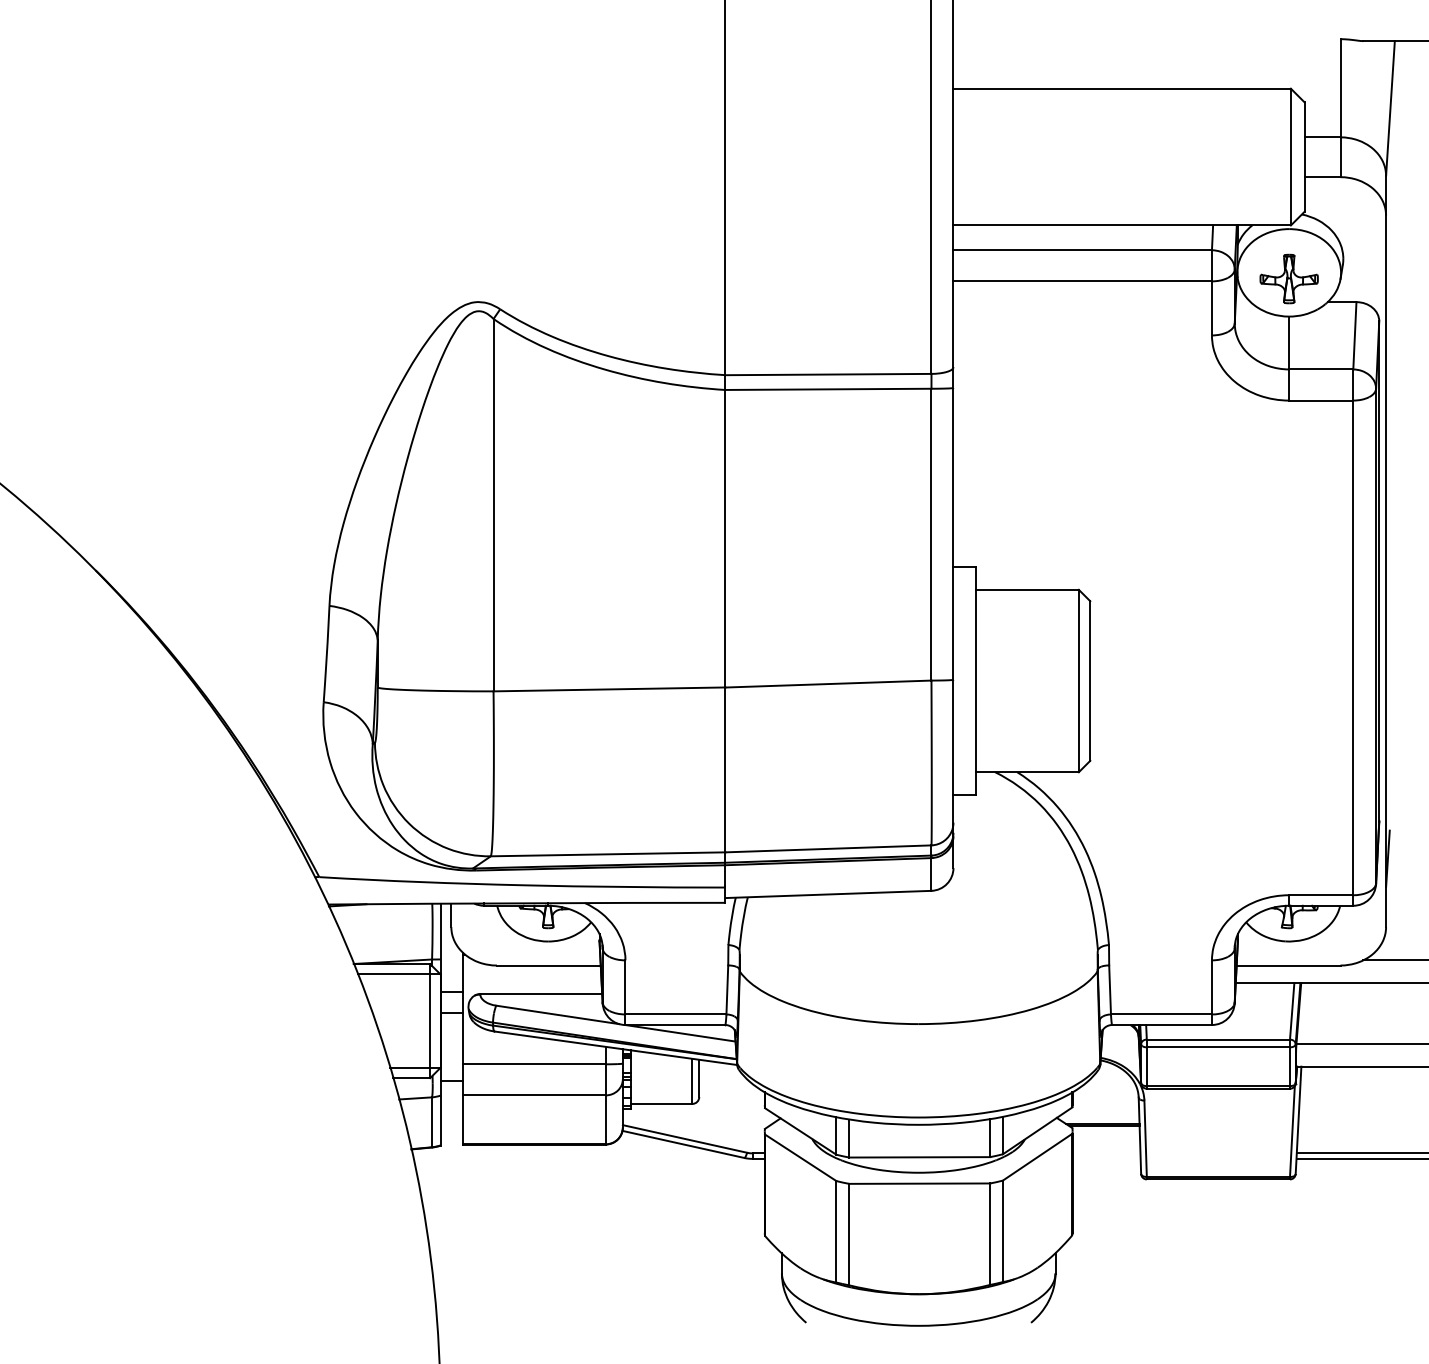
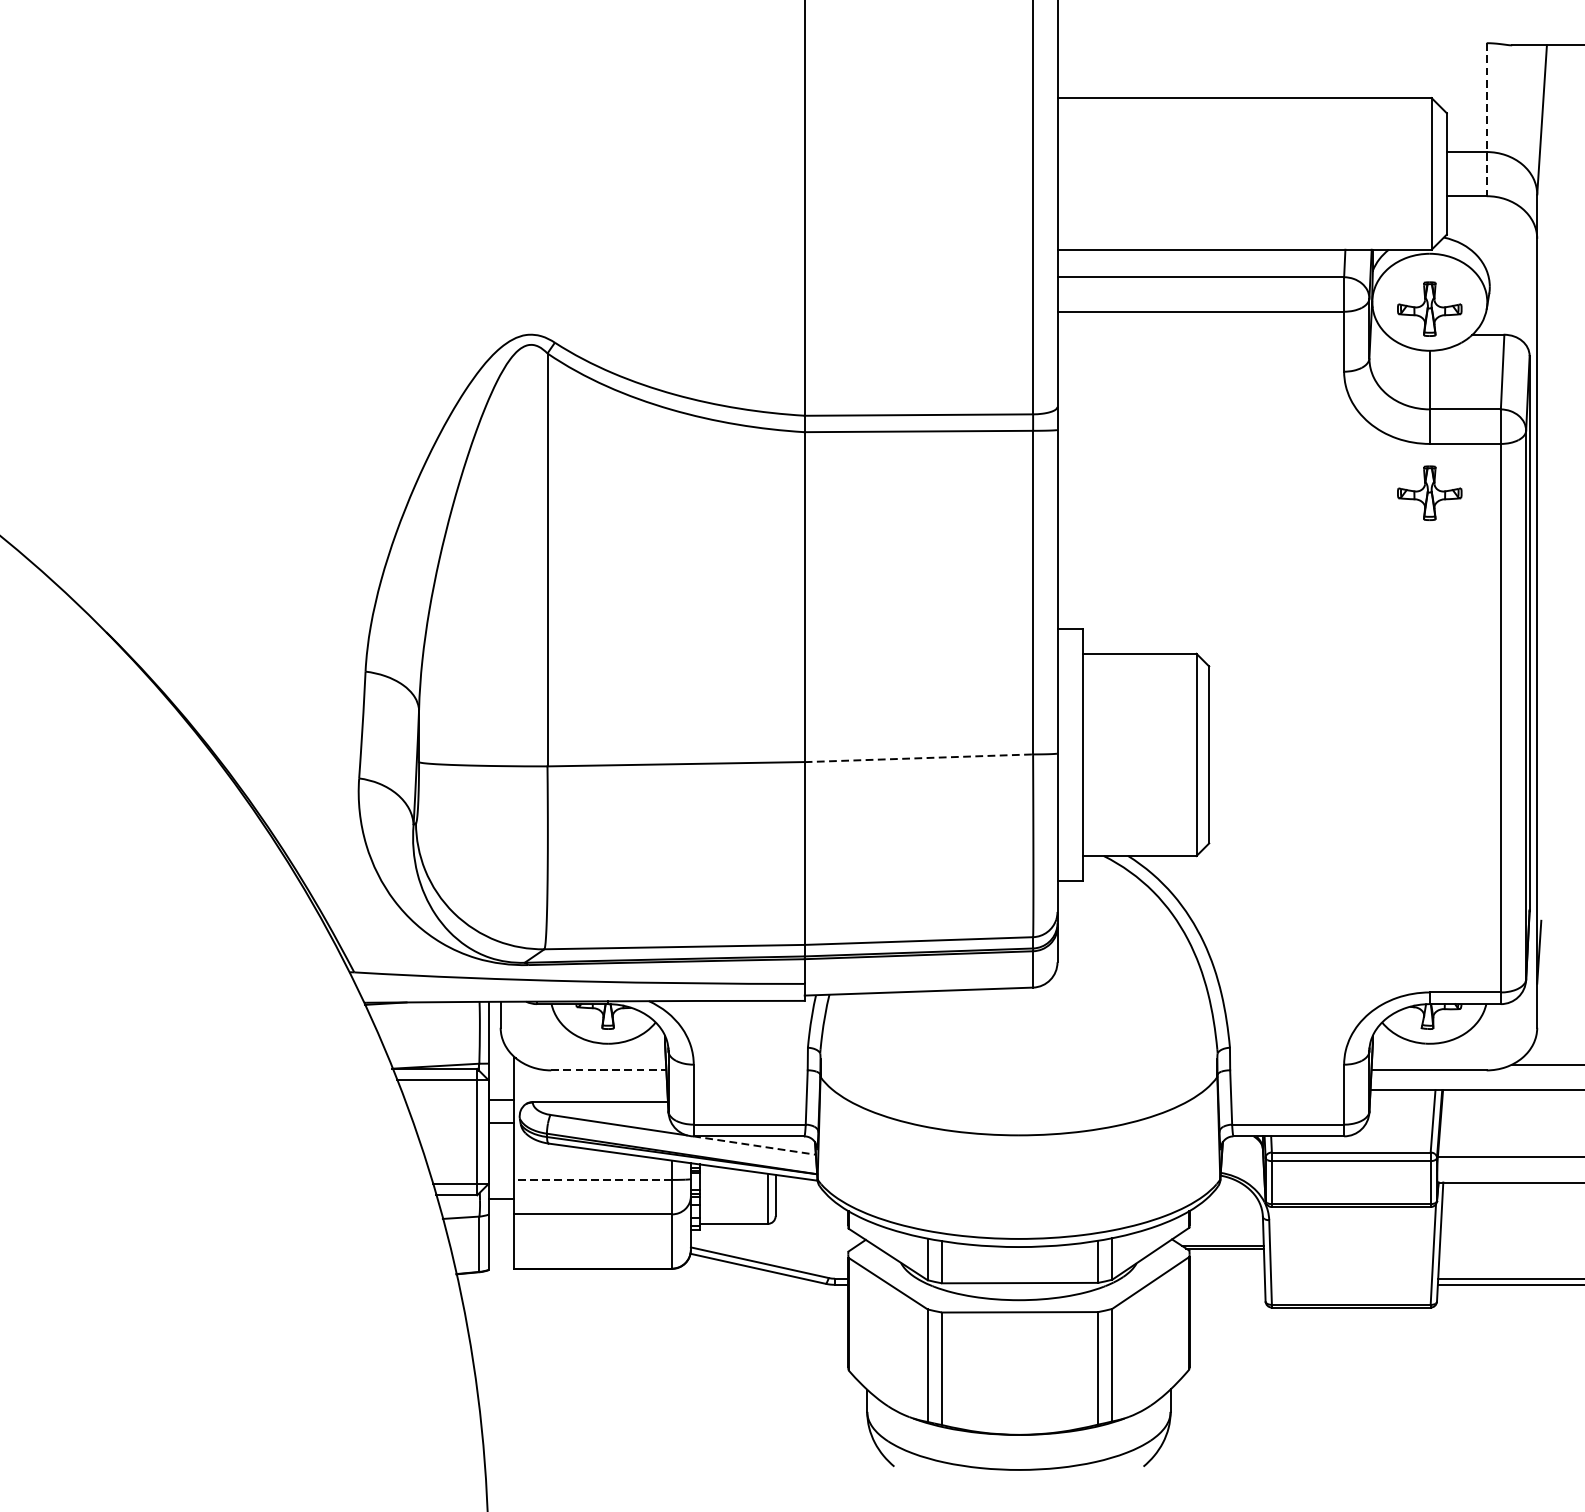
line: (1340, 108) -> (1486, 120), solid -> dashed
part: (1288, 444) -> (1429, 492), added
line: (828, 684) -> (918, 758), solid -> dashed
line: (548, 965) -> (608, 1070), solid -> dashed
line: (680, 1033) -> (754, 1145), solid -> dashed
line: (534, 1064) -> (592, 1180), solid -> dashed

